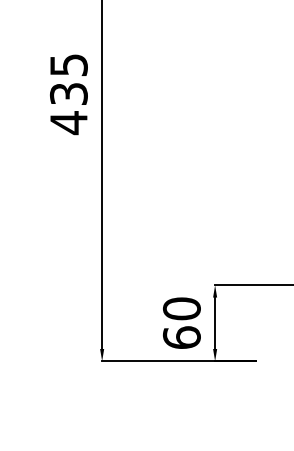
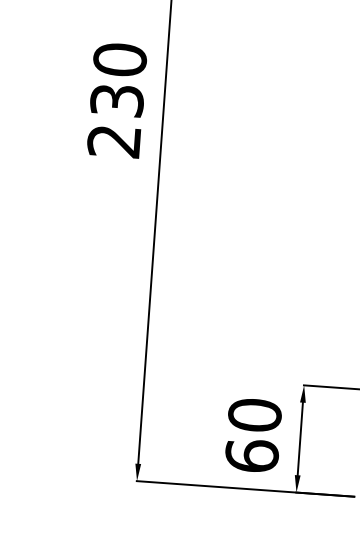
text: (68, 94) -> (116, 101), 435 -> 230

